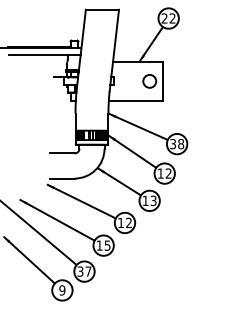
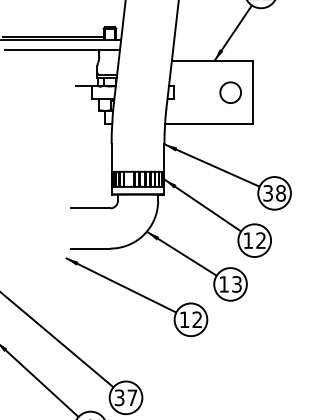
part: (66, 227) -> (97, 327), removed

